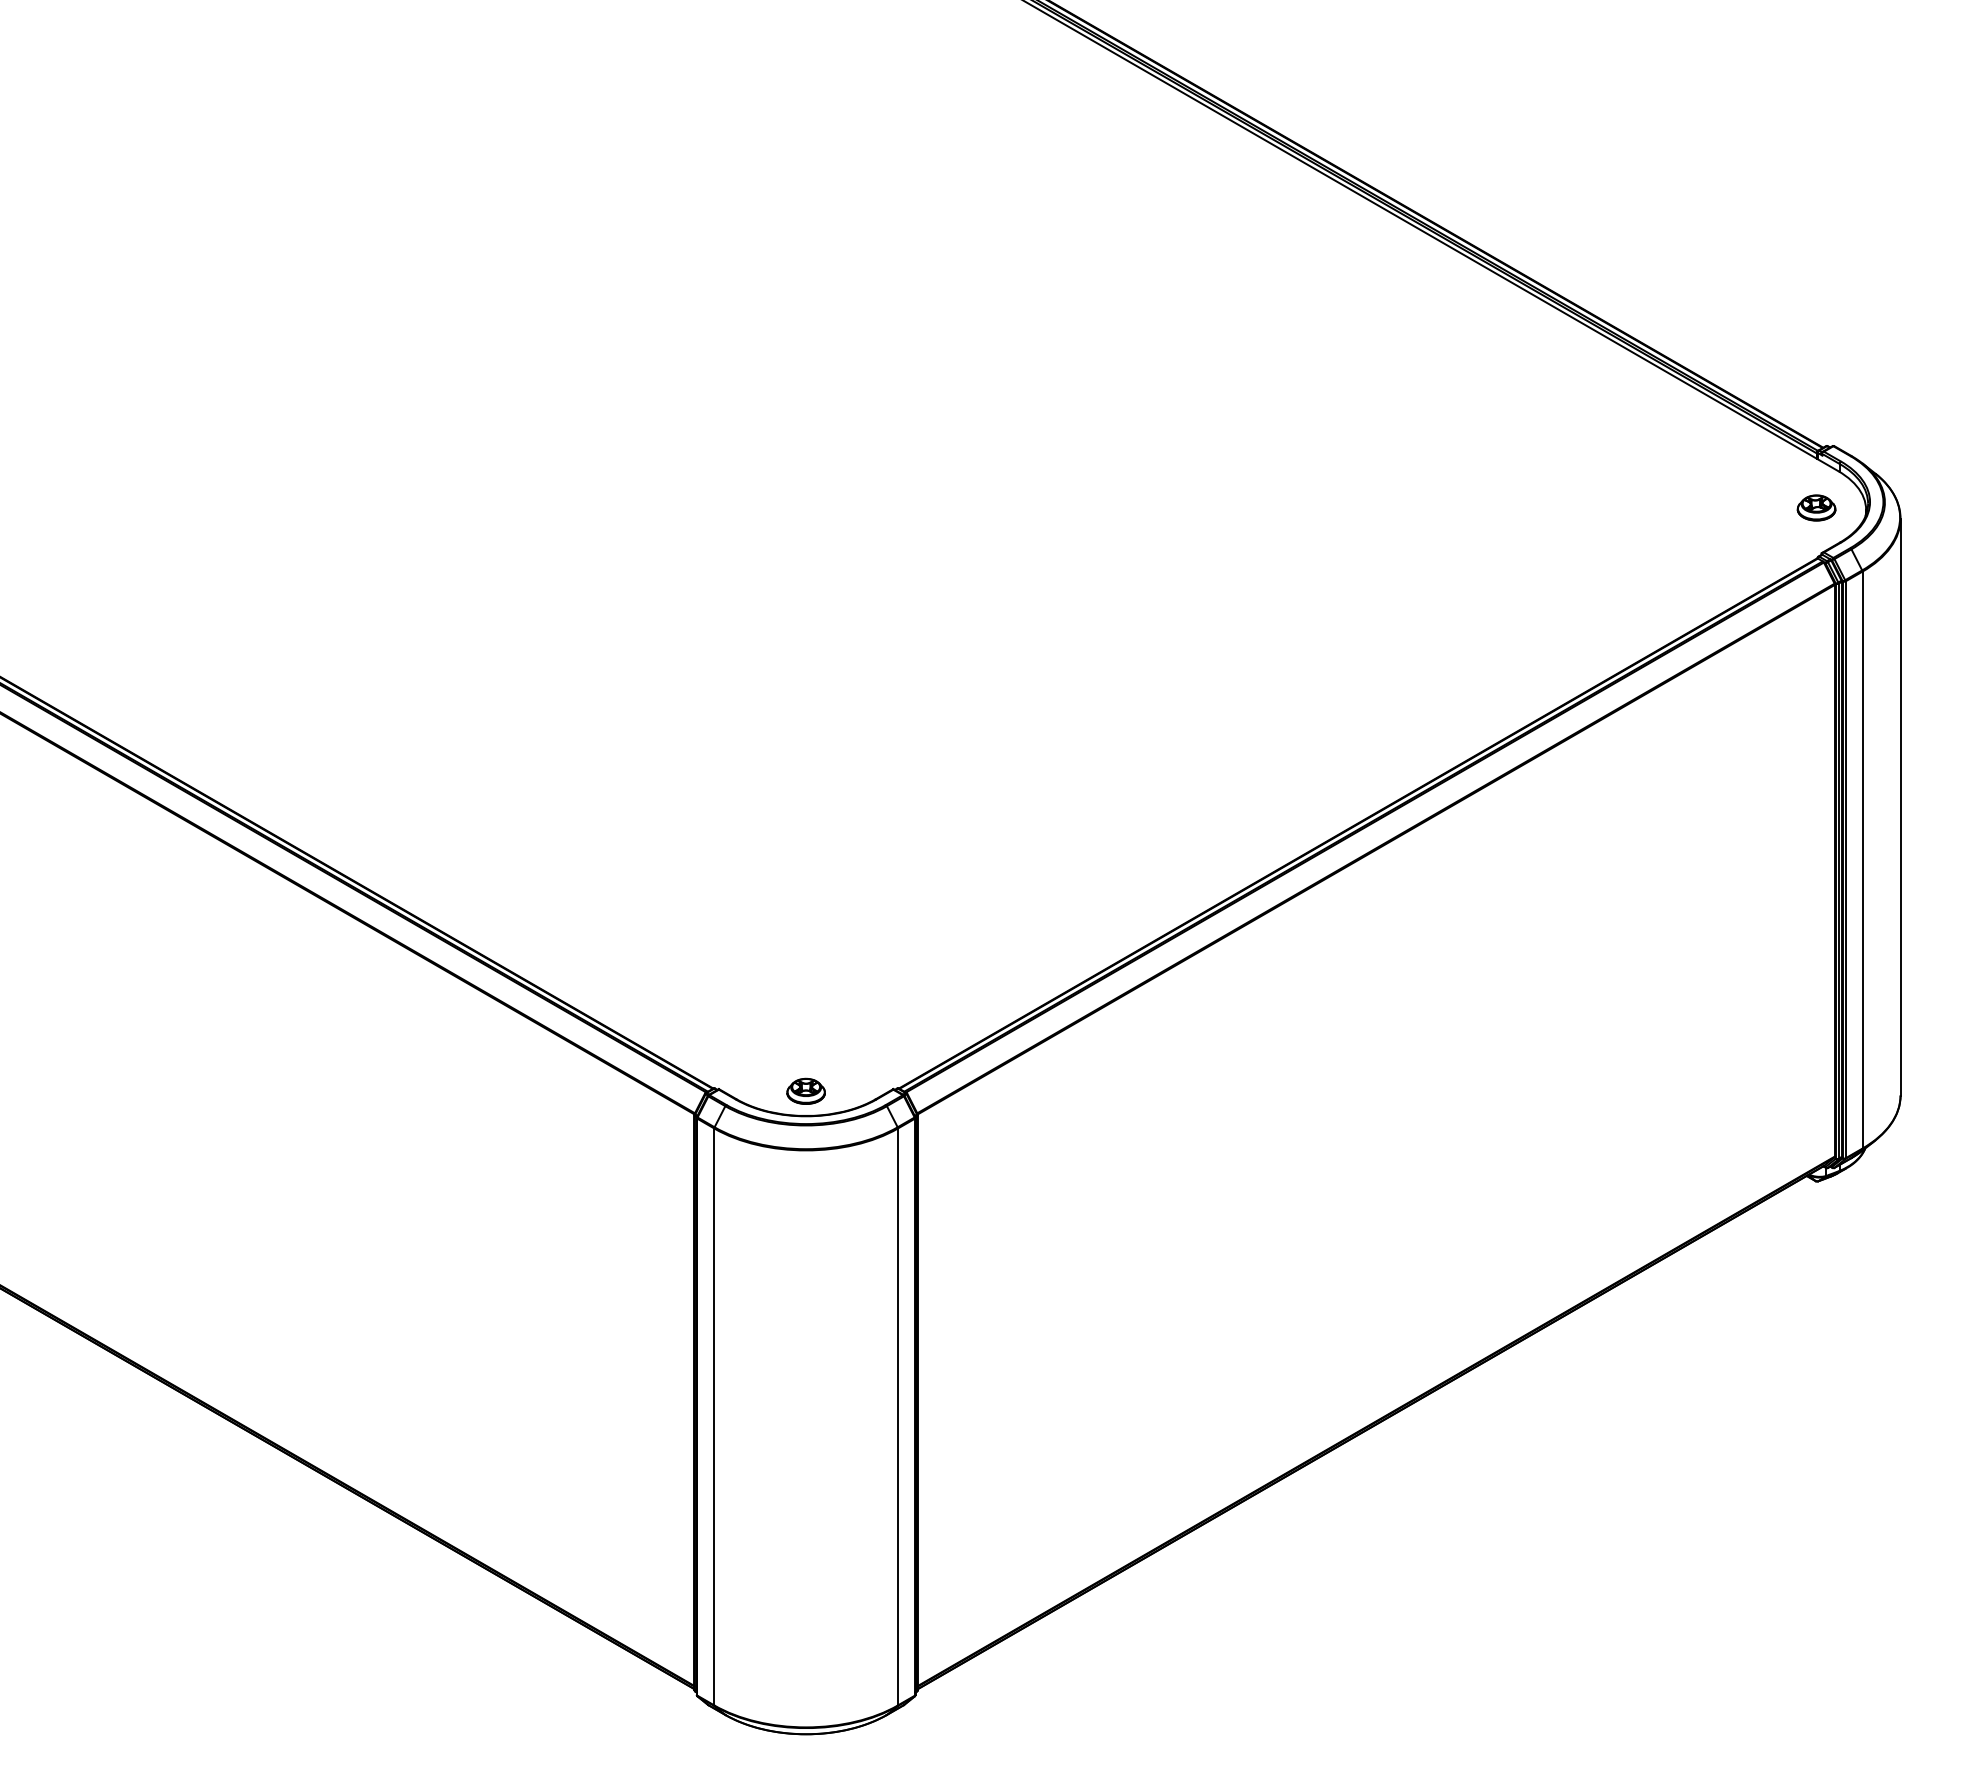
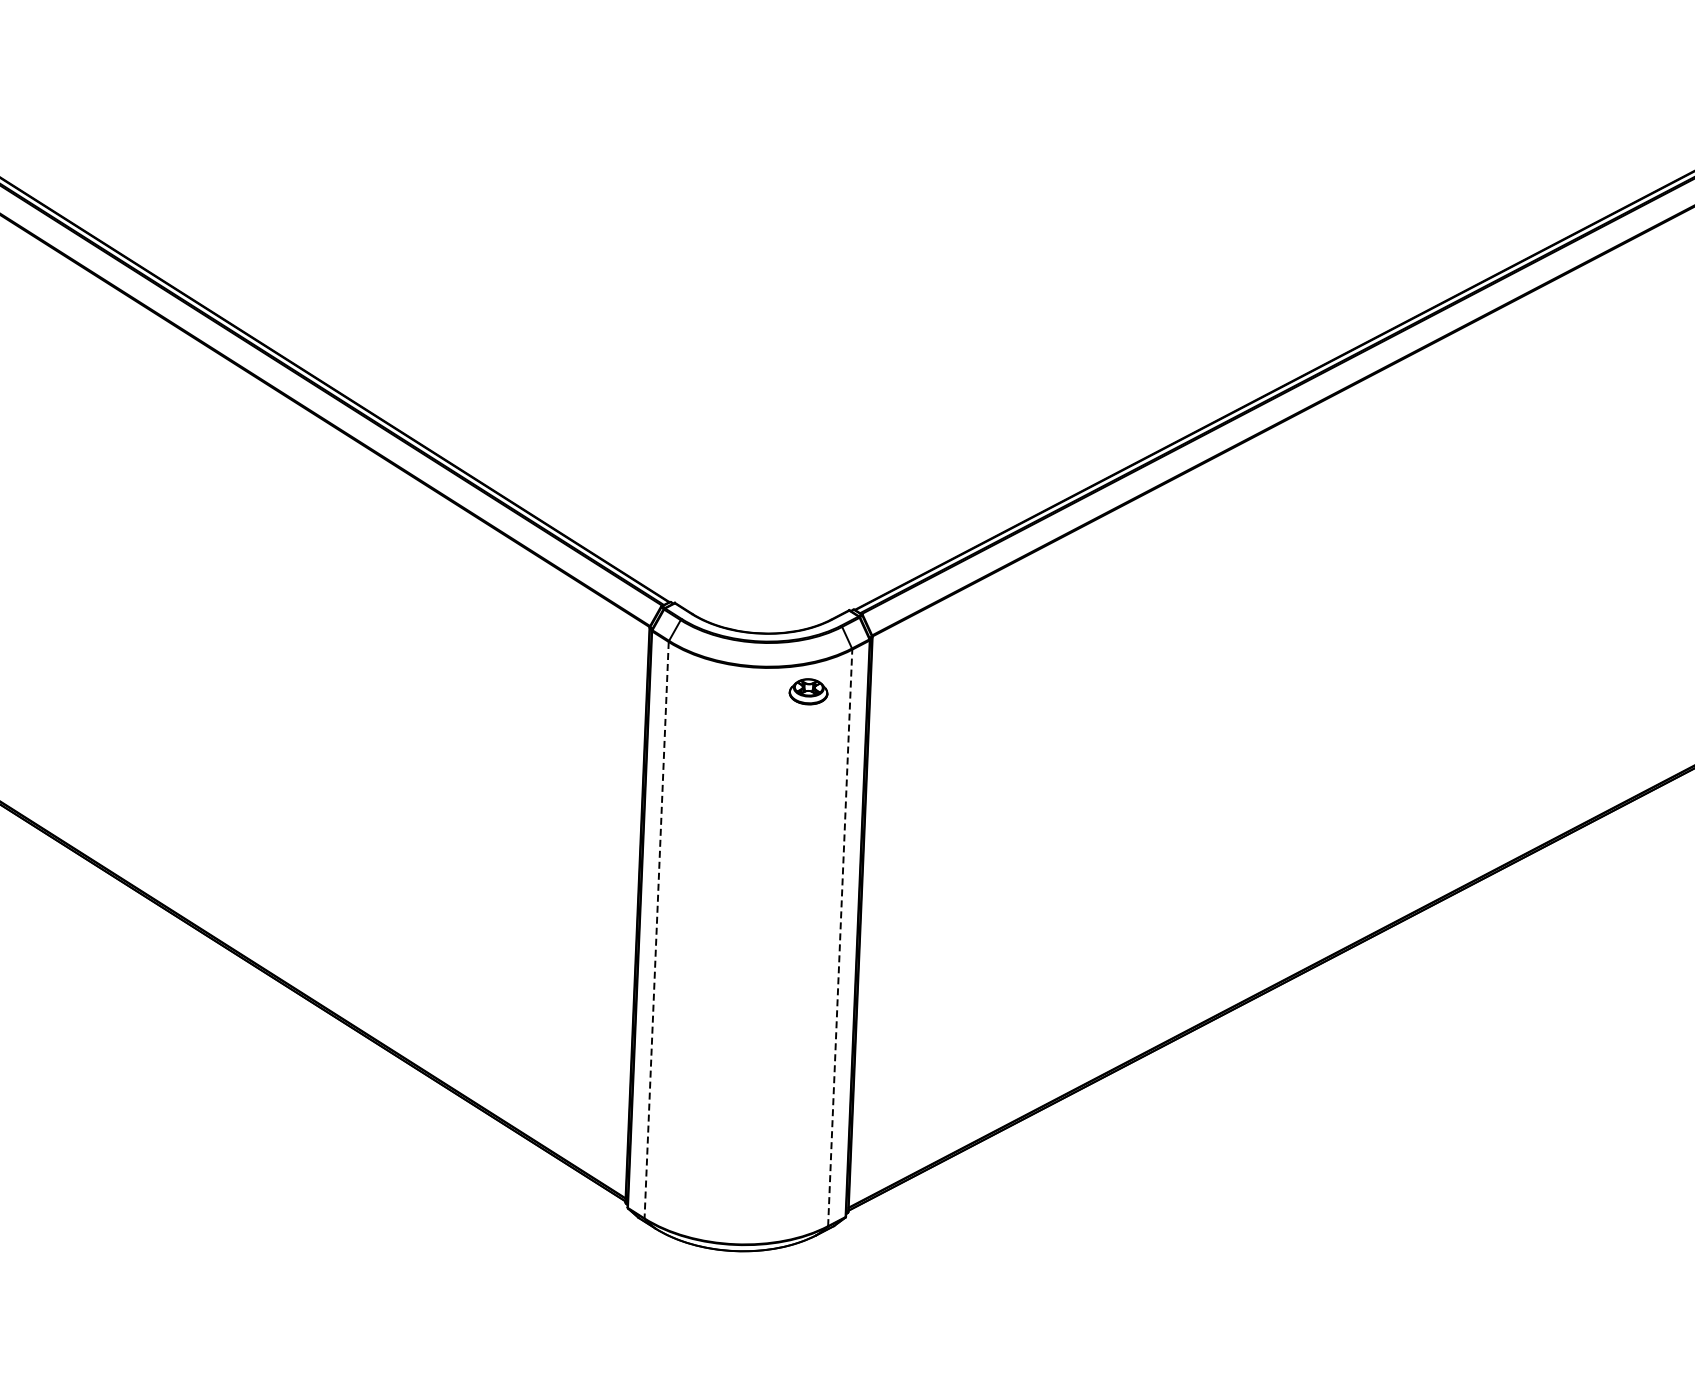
part: (805, 1090) -> (808, 690), moved
line: (898, 1416) -> (840, 937), solid -> dashed
line: (714, 1417) -> (656, 930), solid -> dashed

